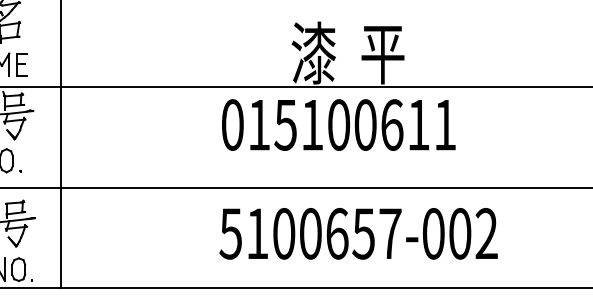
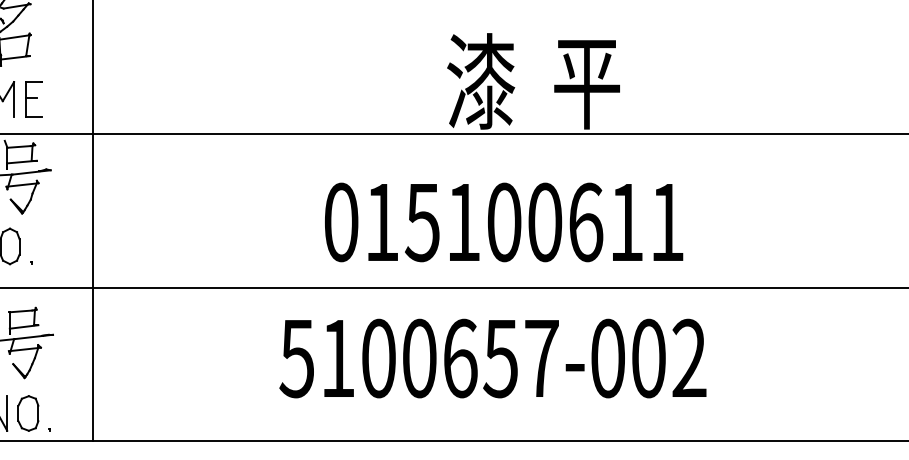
text: (338, 124) -> (503, 221), moved
text: (358, 233) -> (492, 358), moved

